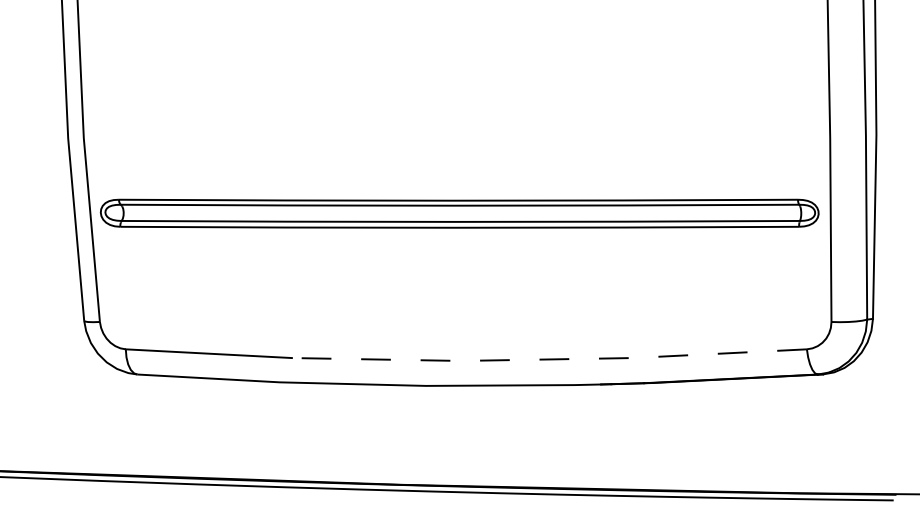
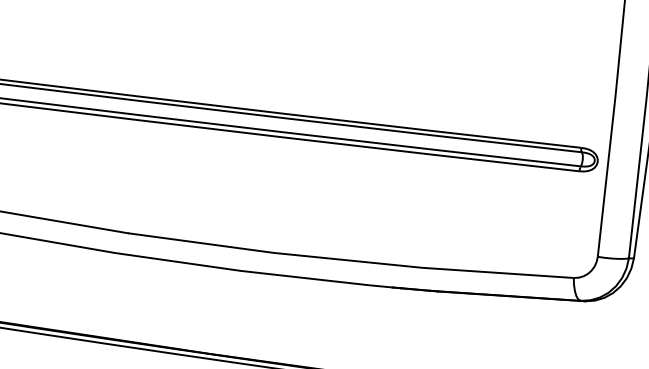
line: (548, 359) -> (349, 260), dashed -> solid

